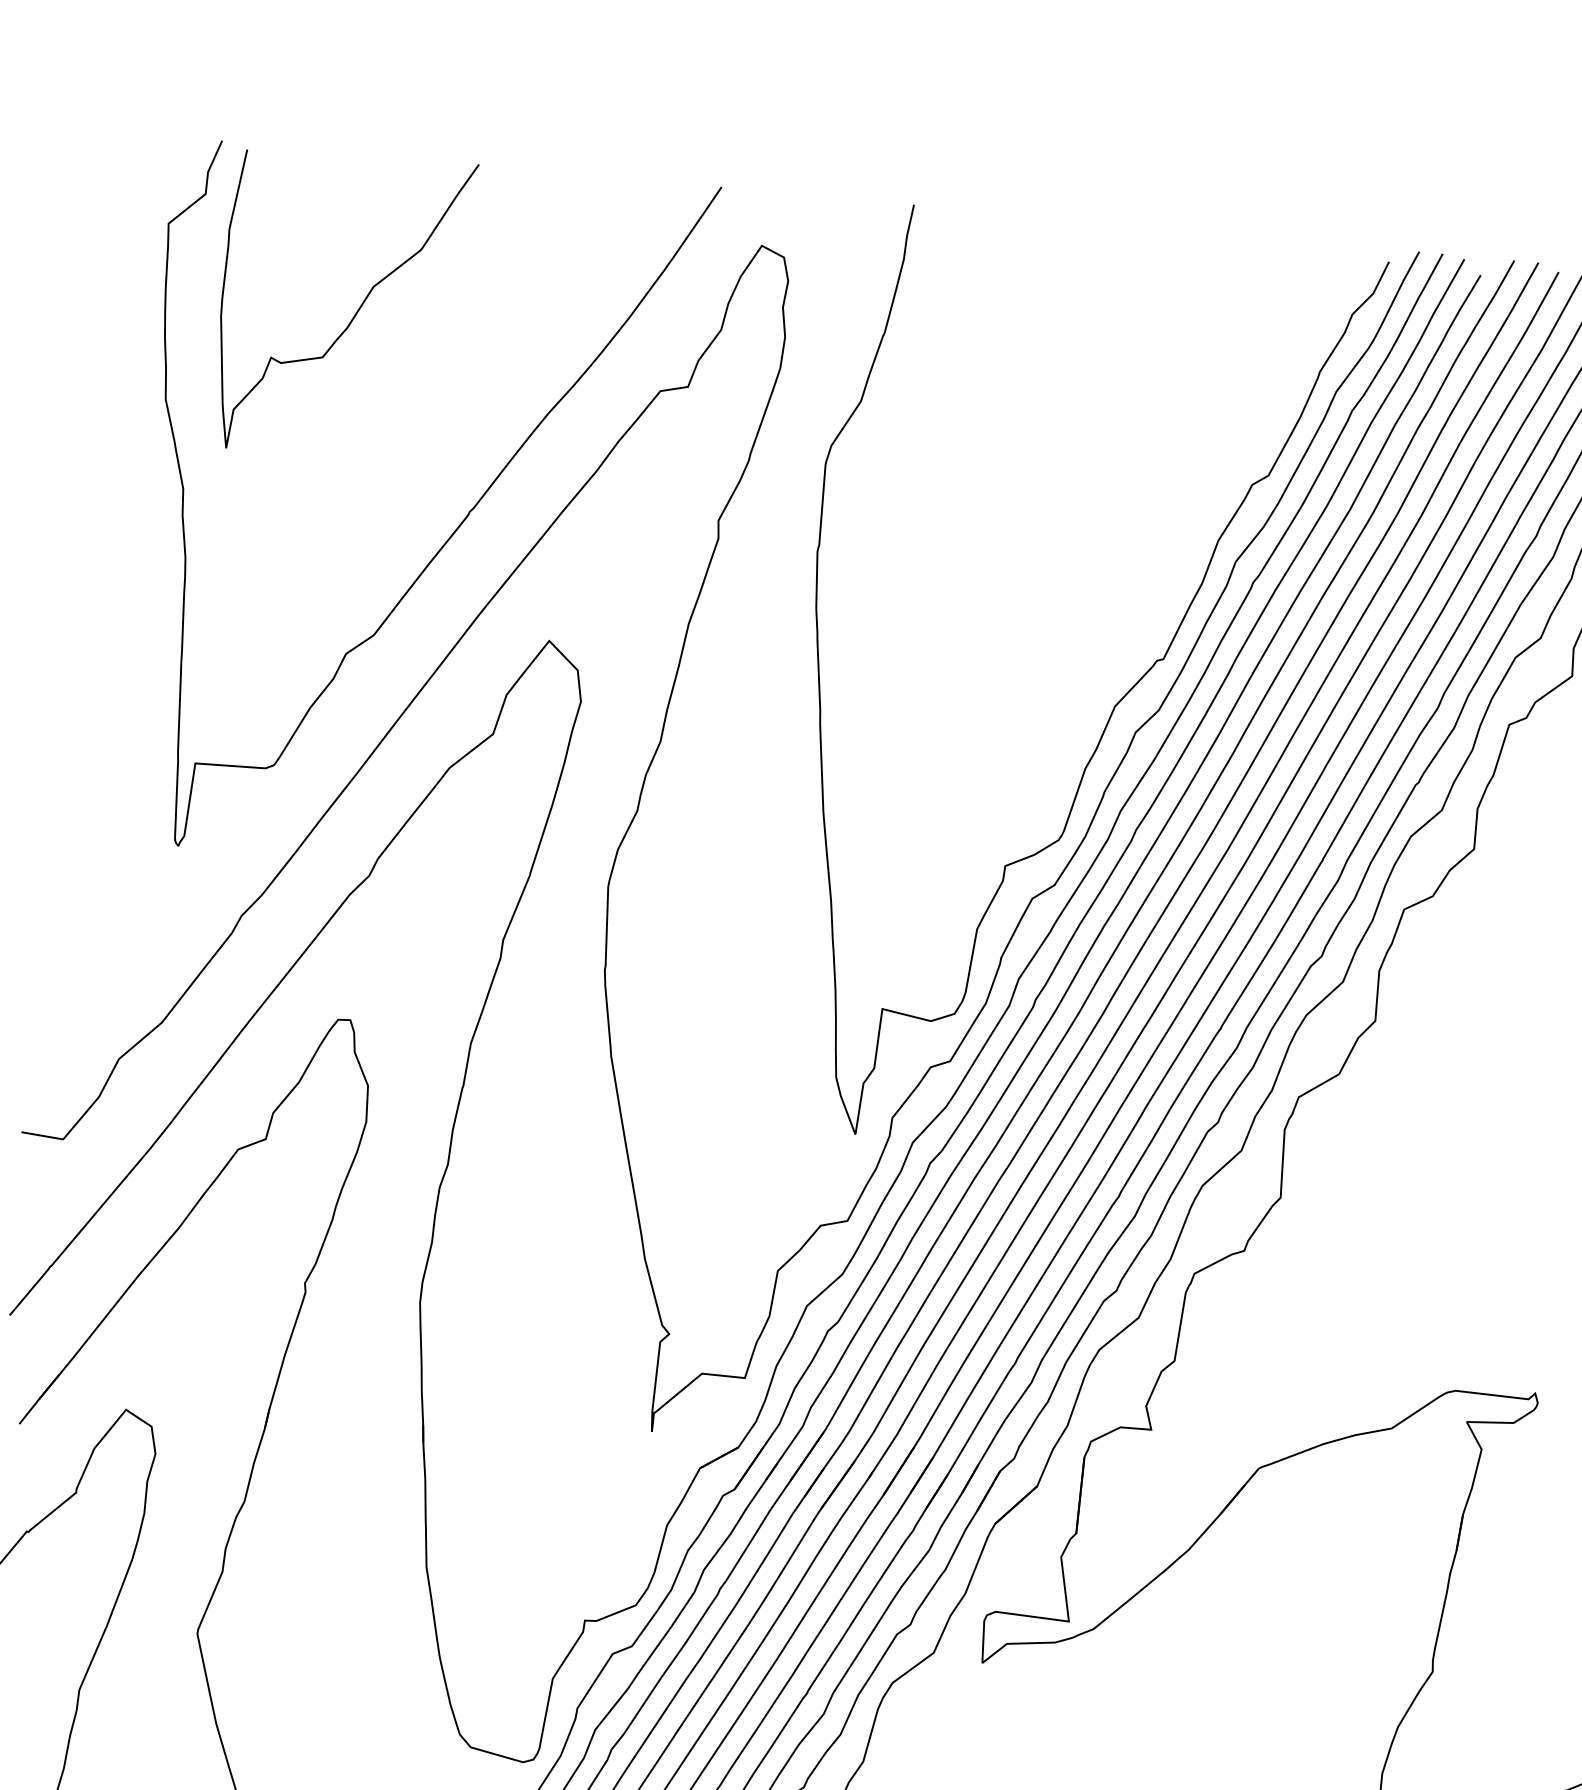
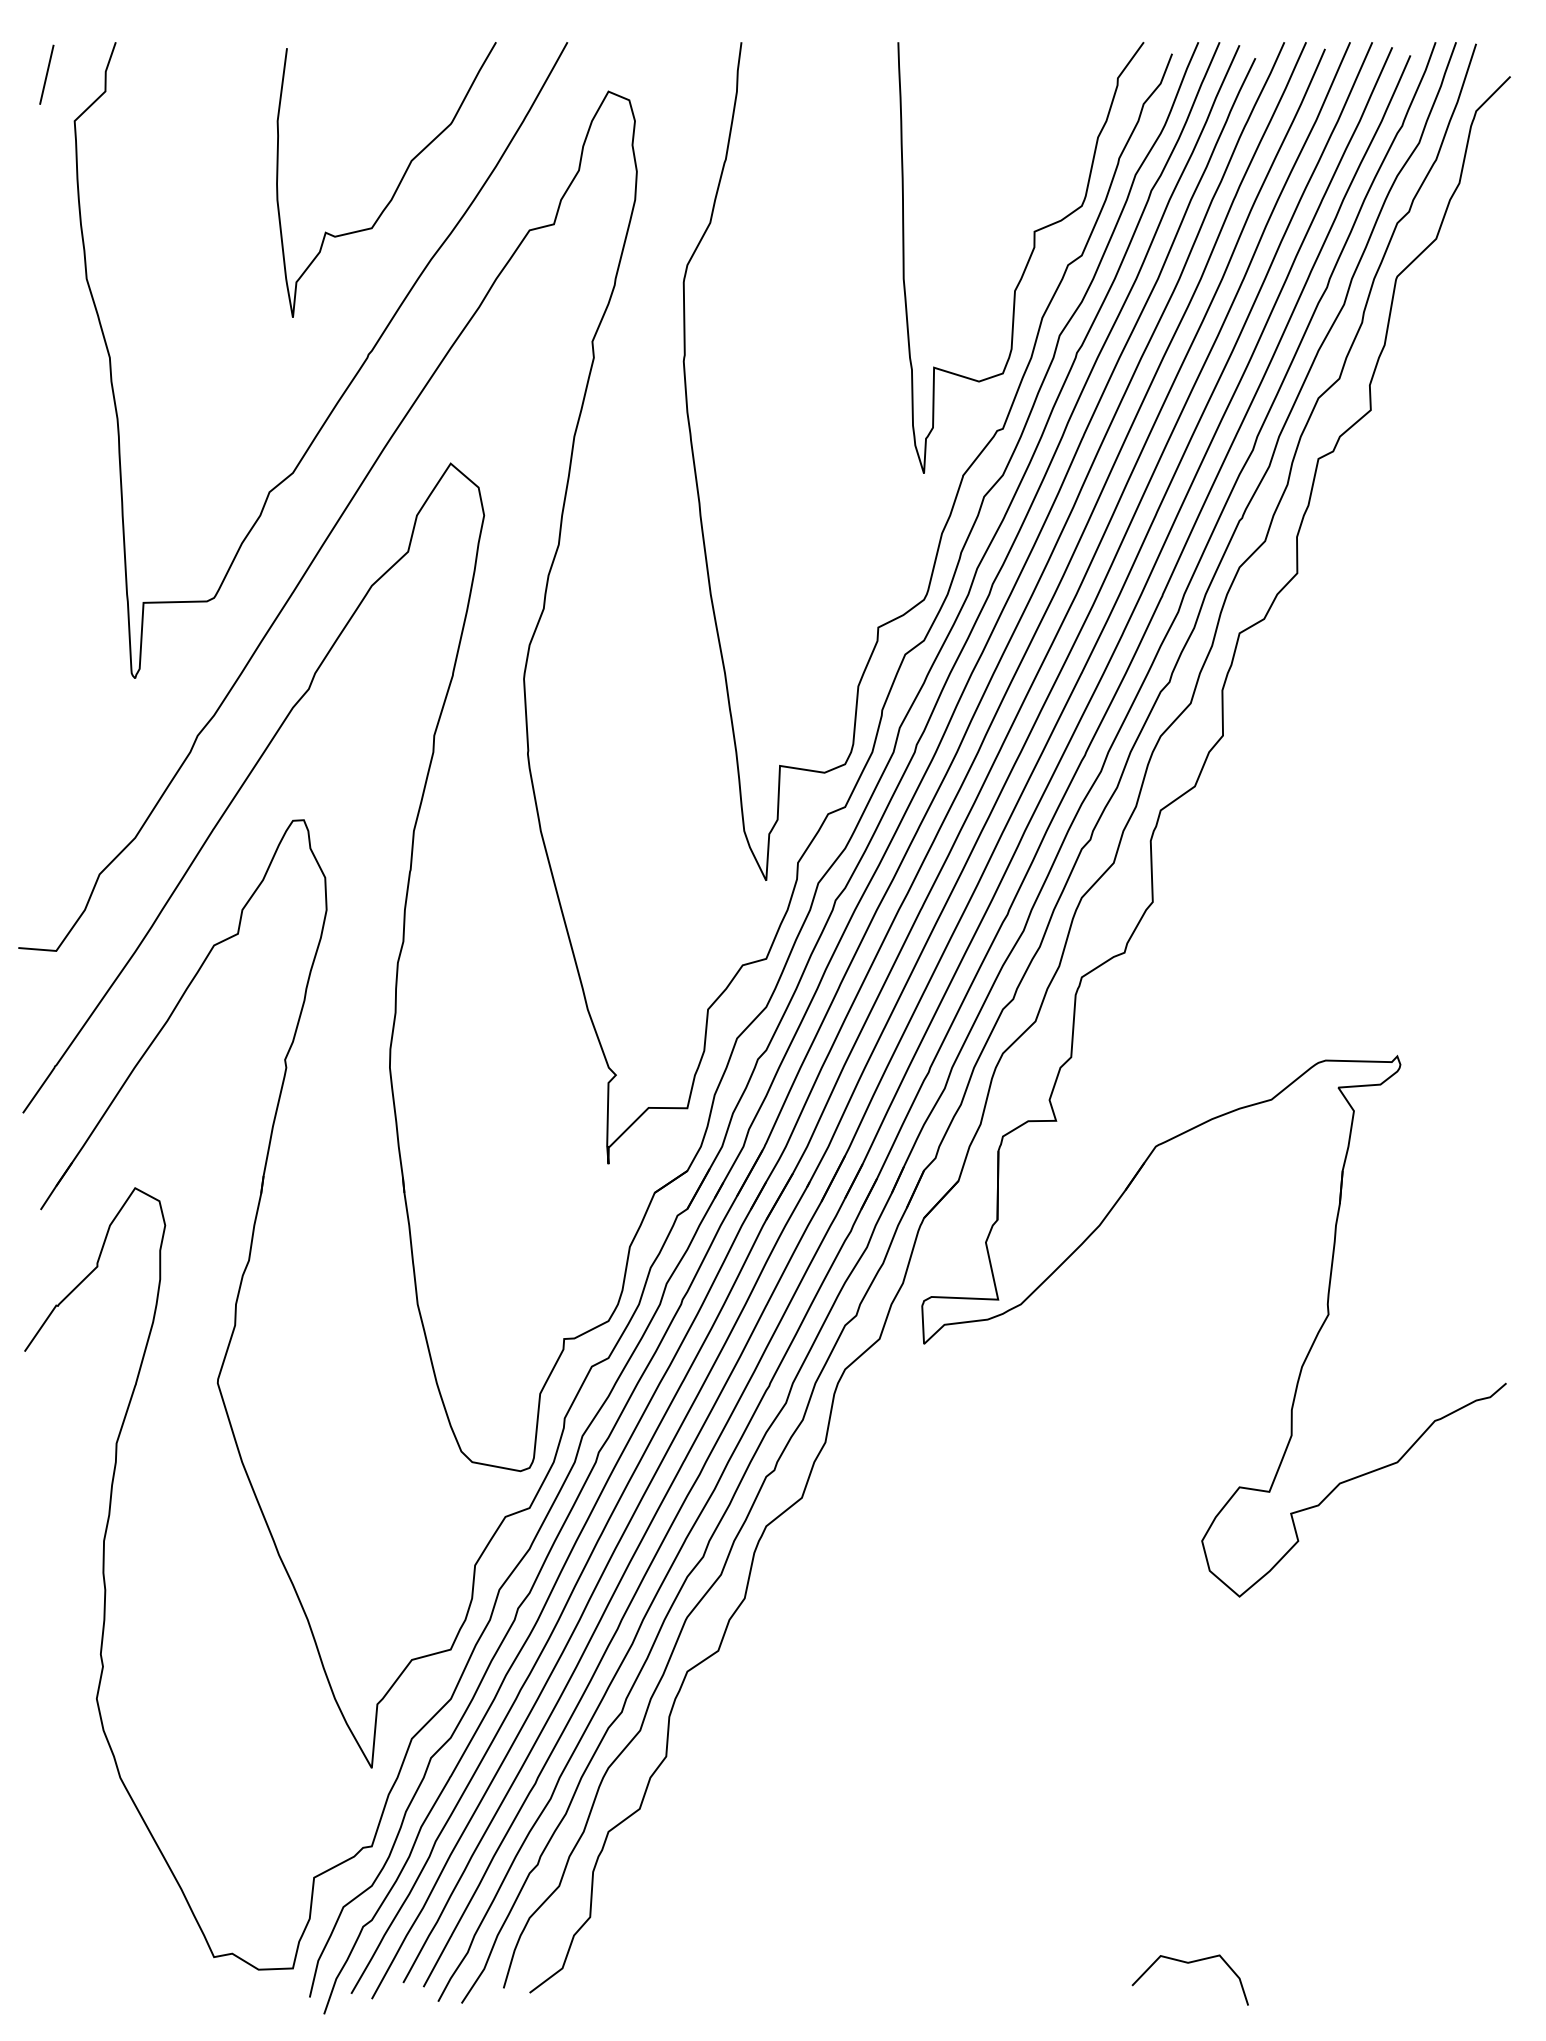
line: (142, 169) -> (46, 74), added
curve: (355, 312) -> (397, 185), moved
curve: (1207, 475) -> (1027, 260), added

